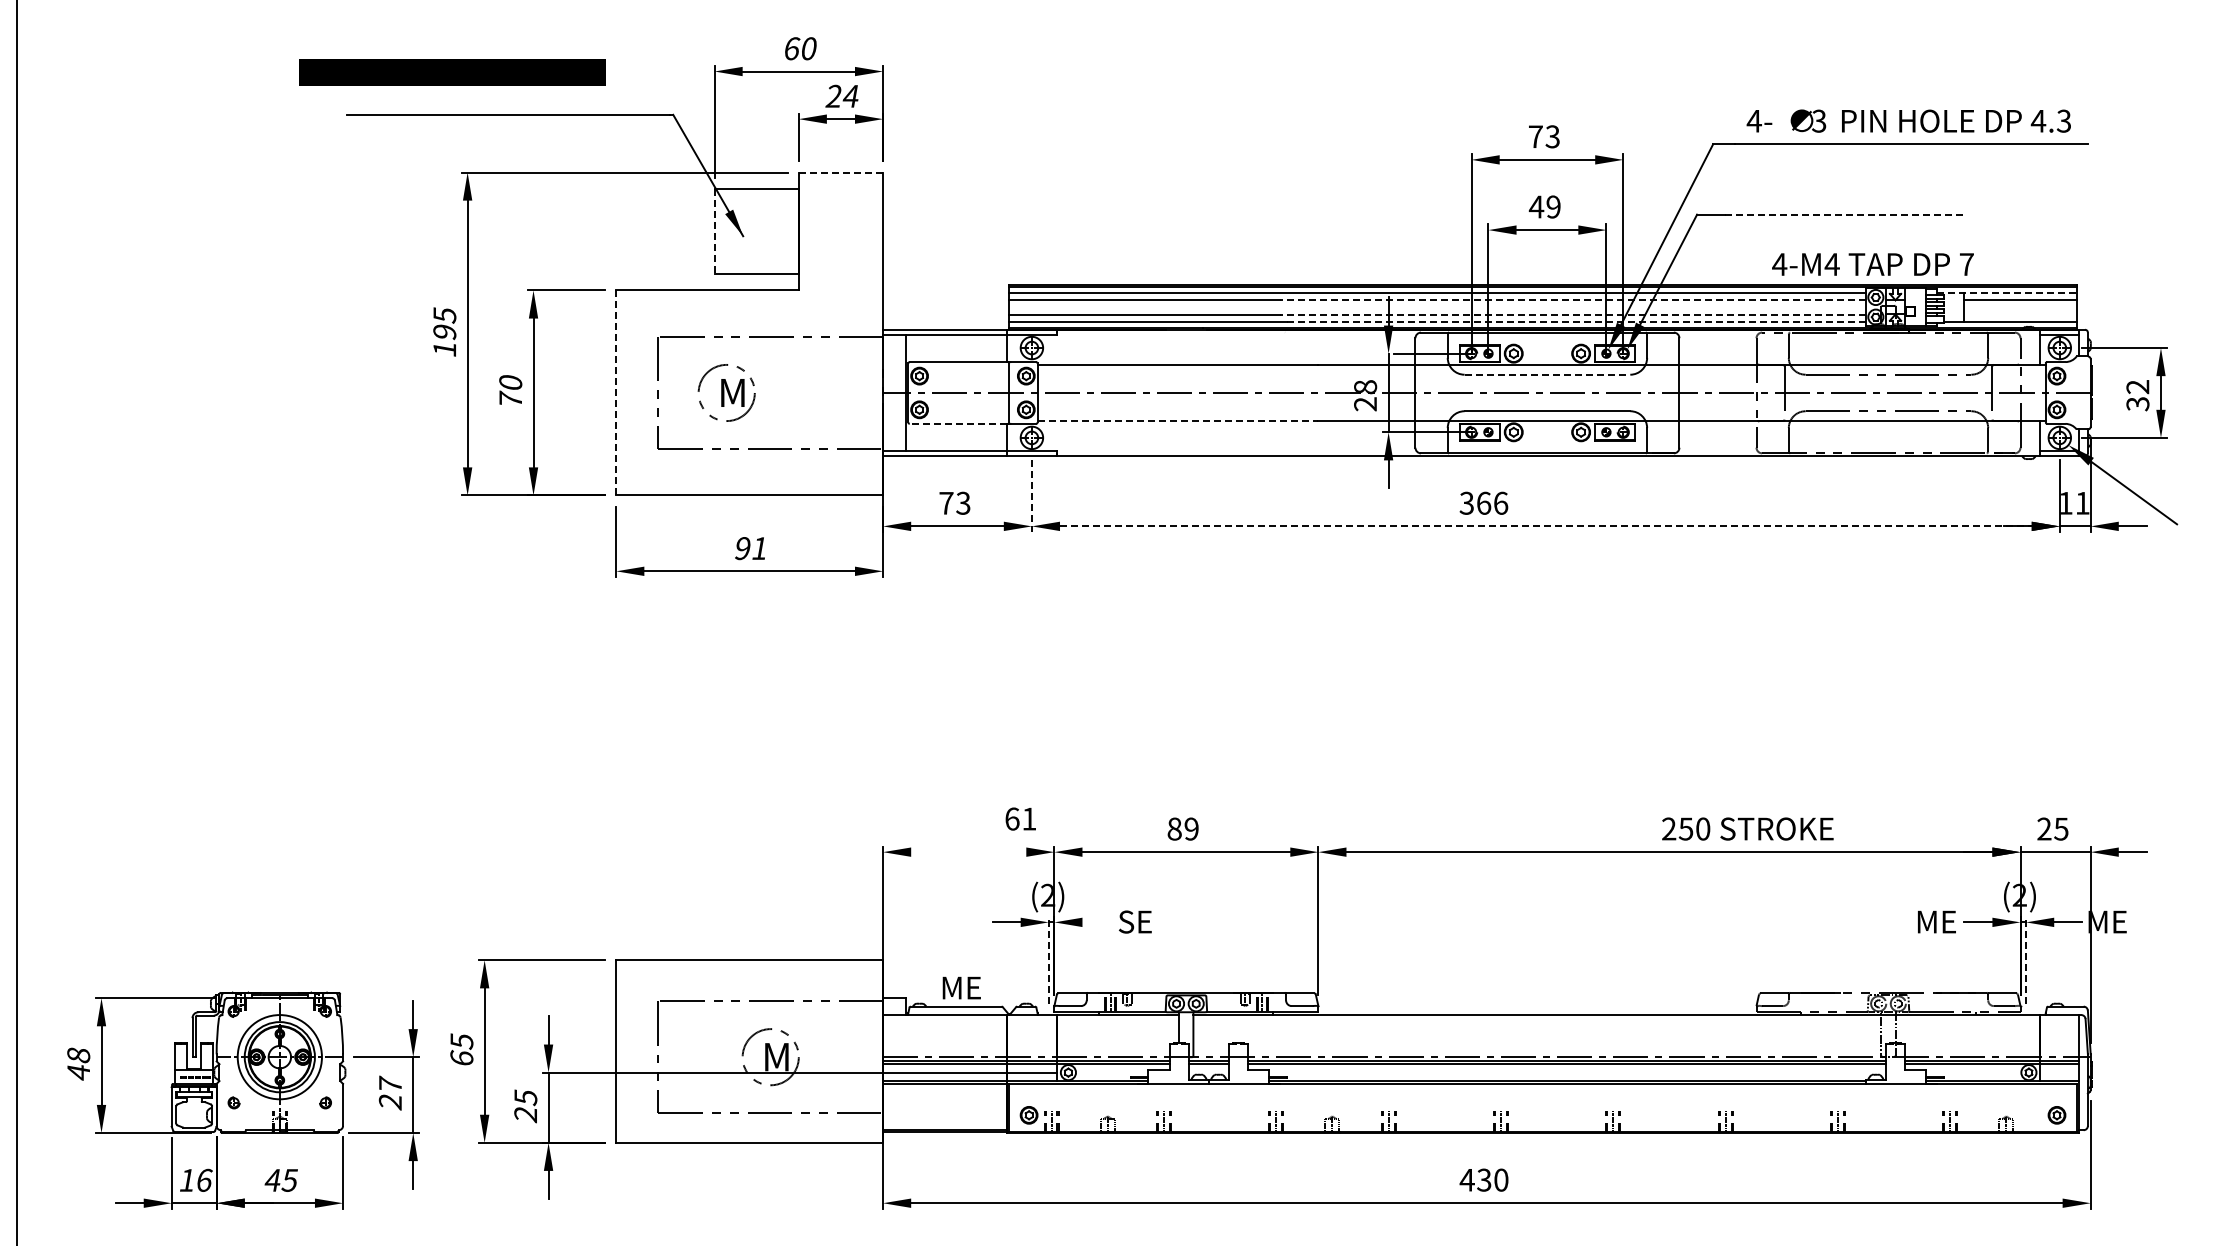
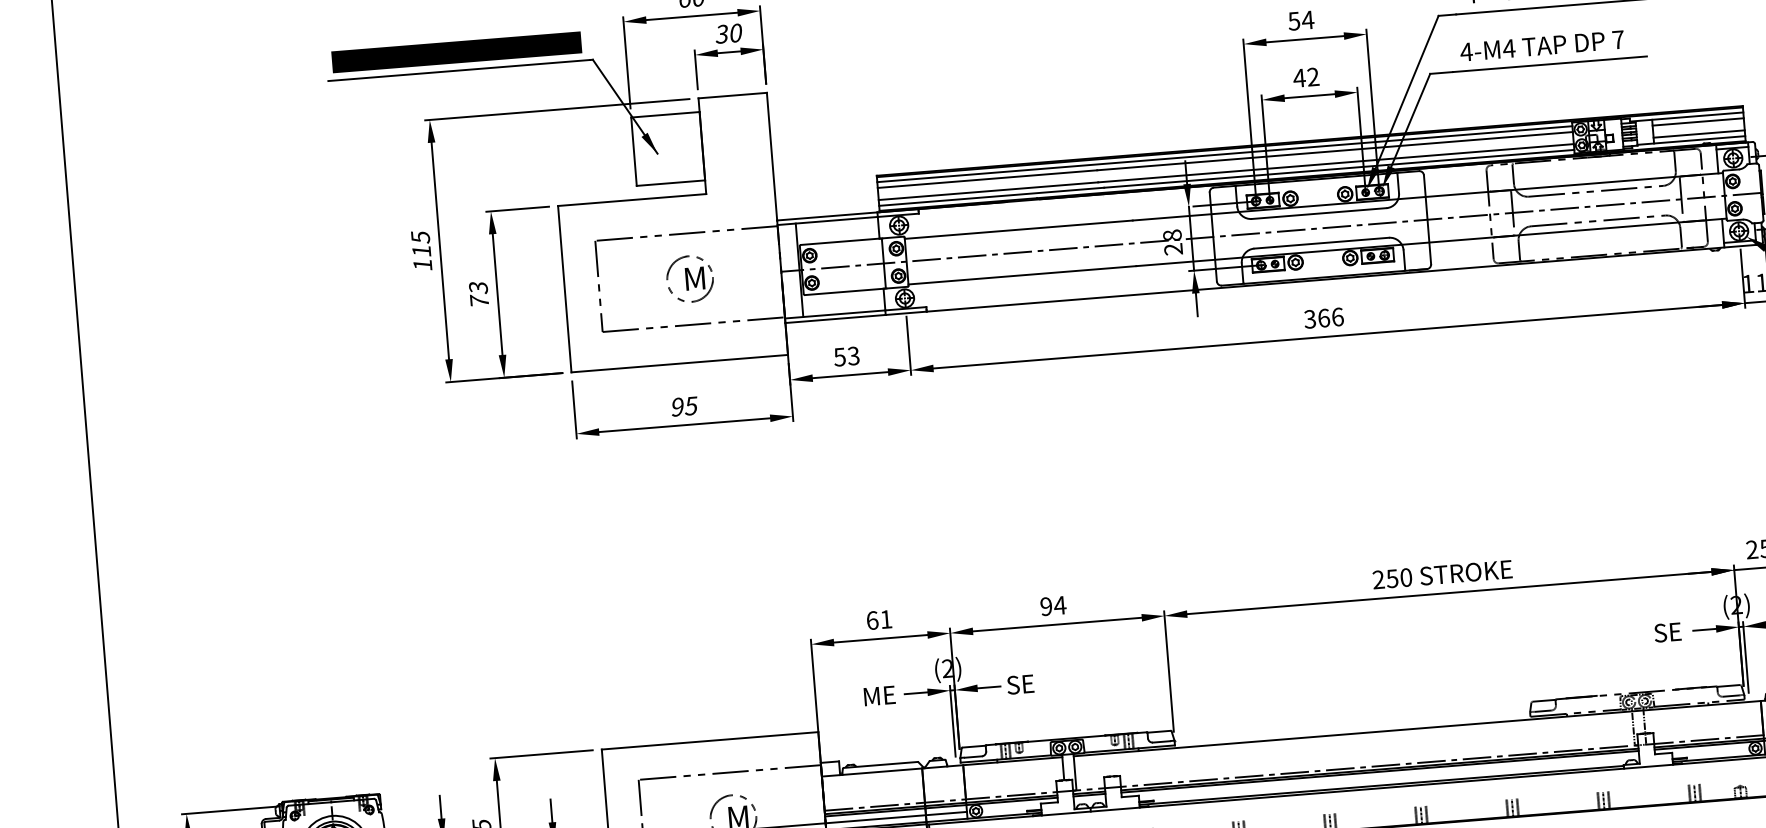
text: (452, 72) -> (456, 52), moved
text: (841, 95) -> (728, 33), 24 -> 30
text: (1544, 136) -> (1301, 20), 73 -> 54
line: (841, 172) -> (733, 95), dashed -> solid
text: (1553, 206) -> (1313, 76), 49 -> 42
line: (1845, 214) -> (1550, 64), dashed -> solid
line: (714, 231) -> (633, 151), dashed -> solid
text: (1872, 264) -> (1541, 46), moved
line: (2006, 292) -> (1686, 116), dashed -> solid
line: (1572, 299) -> (1334, 150), dashed -> solid
line: (1572, 314) -> (1335, 163), dashed -> solid
line: (2020, 314) -> (1699, 133), added
line: (1576, 321) -> (1339, 168), dashed -> solid
text: (444, 332) -> (421, 251), 195 -> 115
line: (1547, 374) -> (1319, 213), dashed -> solid
text: (510, 383) -> (478, 288), 70 -> 73
line: (616, 392) -> (564, 288), dashed -> solid
part: (726, 392) -> (689, 278), moved
line: (1178, 421) -> (1022, 275), dashed -> solid
line: (957, 423) -> (843, 291), dashed -> solid
line: (1031, 496) -> (908, 346), dashed -> solid
text: (1483, 502) -> (1323, 317), moved
text: (946, 503) -> (839, 357), 73 -> 53
line: (1545, 526) -> (1327, 336), dashed -> solid
text: (759, 548) -> (691, 406), 91 -> 95
text: (1020, 818) -> (879, 619), moved
text: (1183, 828) -> (1053, 605), 89 -> 94
text: (1747, 828) -> (1442, 574), moved
line: (968, 852) -> (880, 639), added
text: (1935, 921) -> (1669, 631), ME -> SE
line: (1096, 922) -> (989, 687), added
line: (1048, 960) -> (952, 721), dashed -> solid
line: (2026, 960) -> (1746, 657), dashed -> solid
text: (961, 987) -> (879, 695), moved

